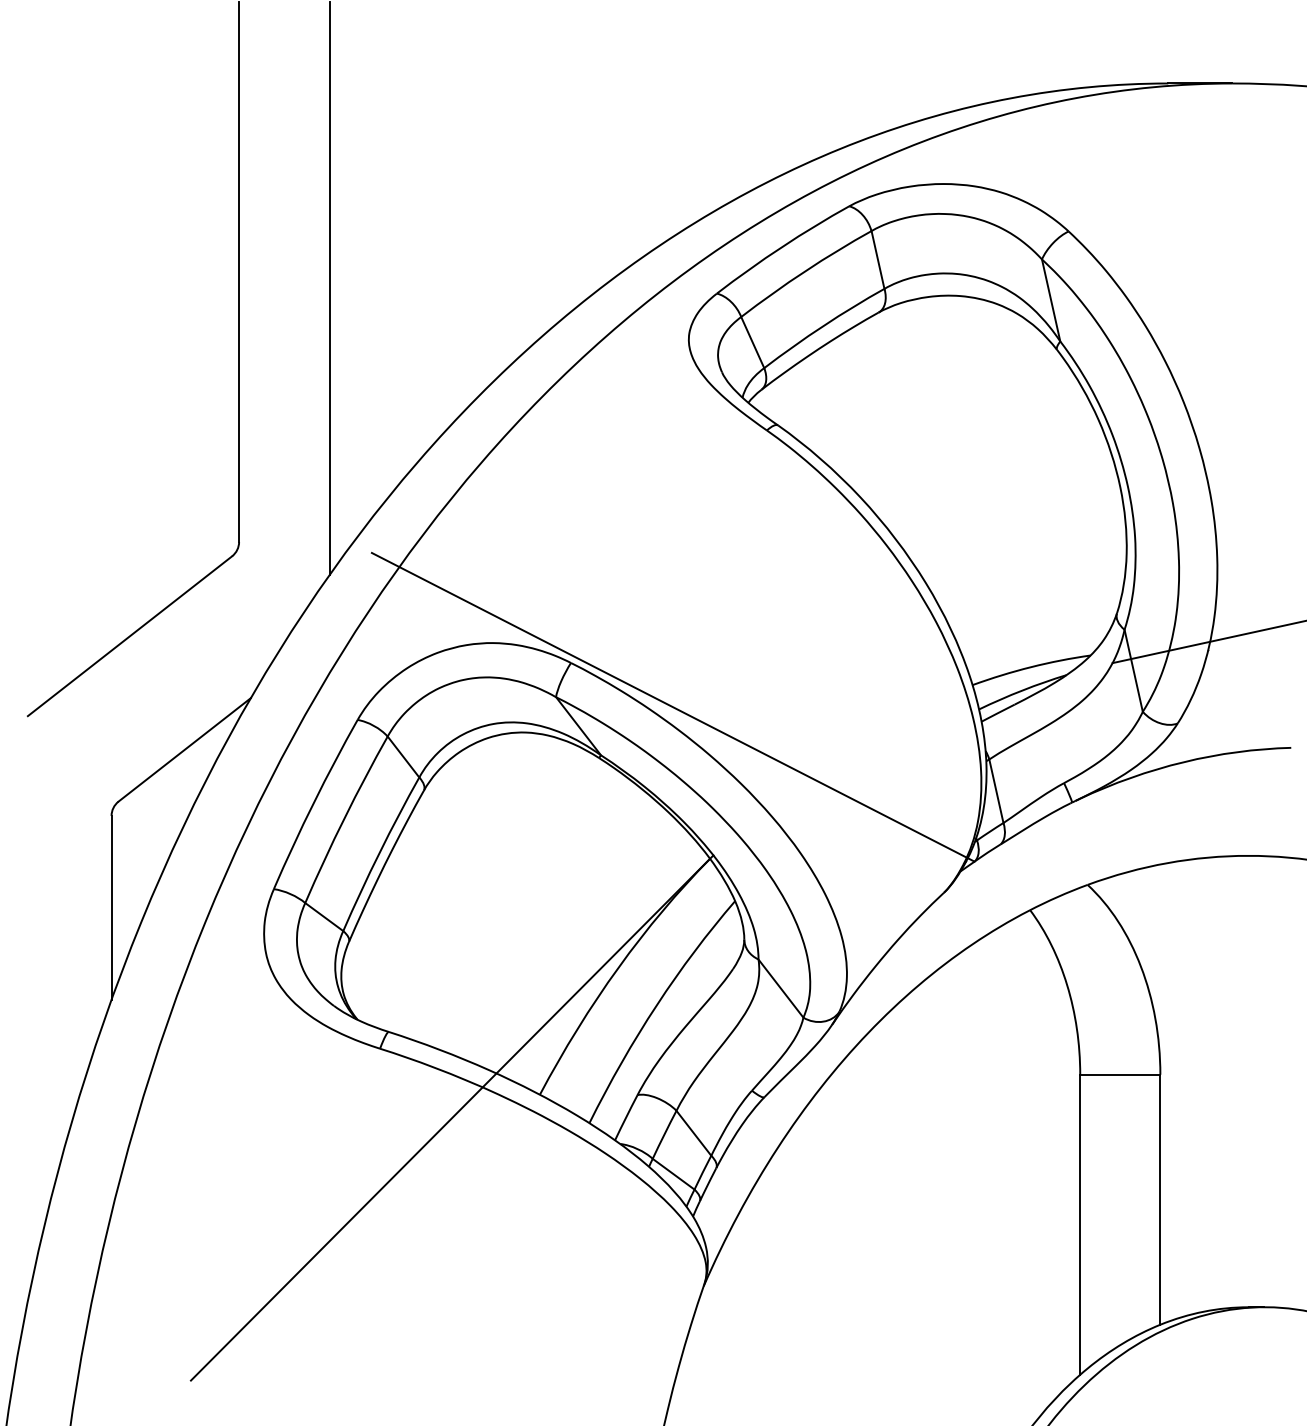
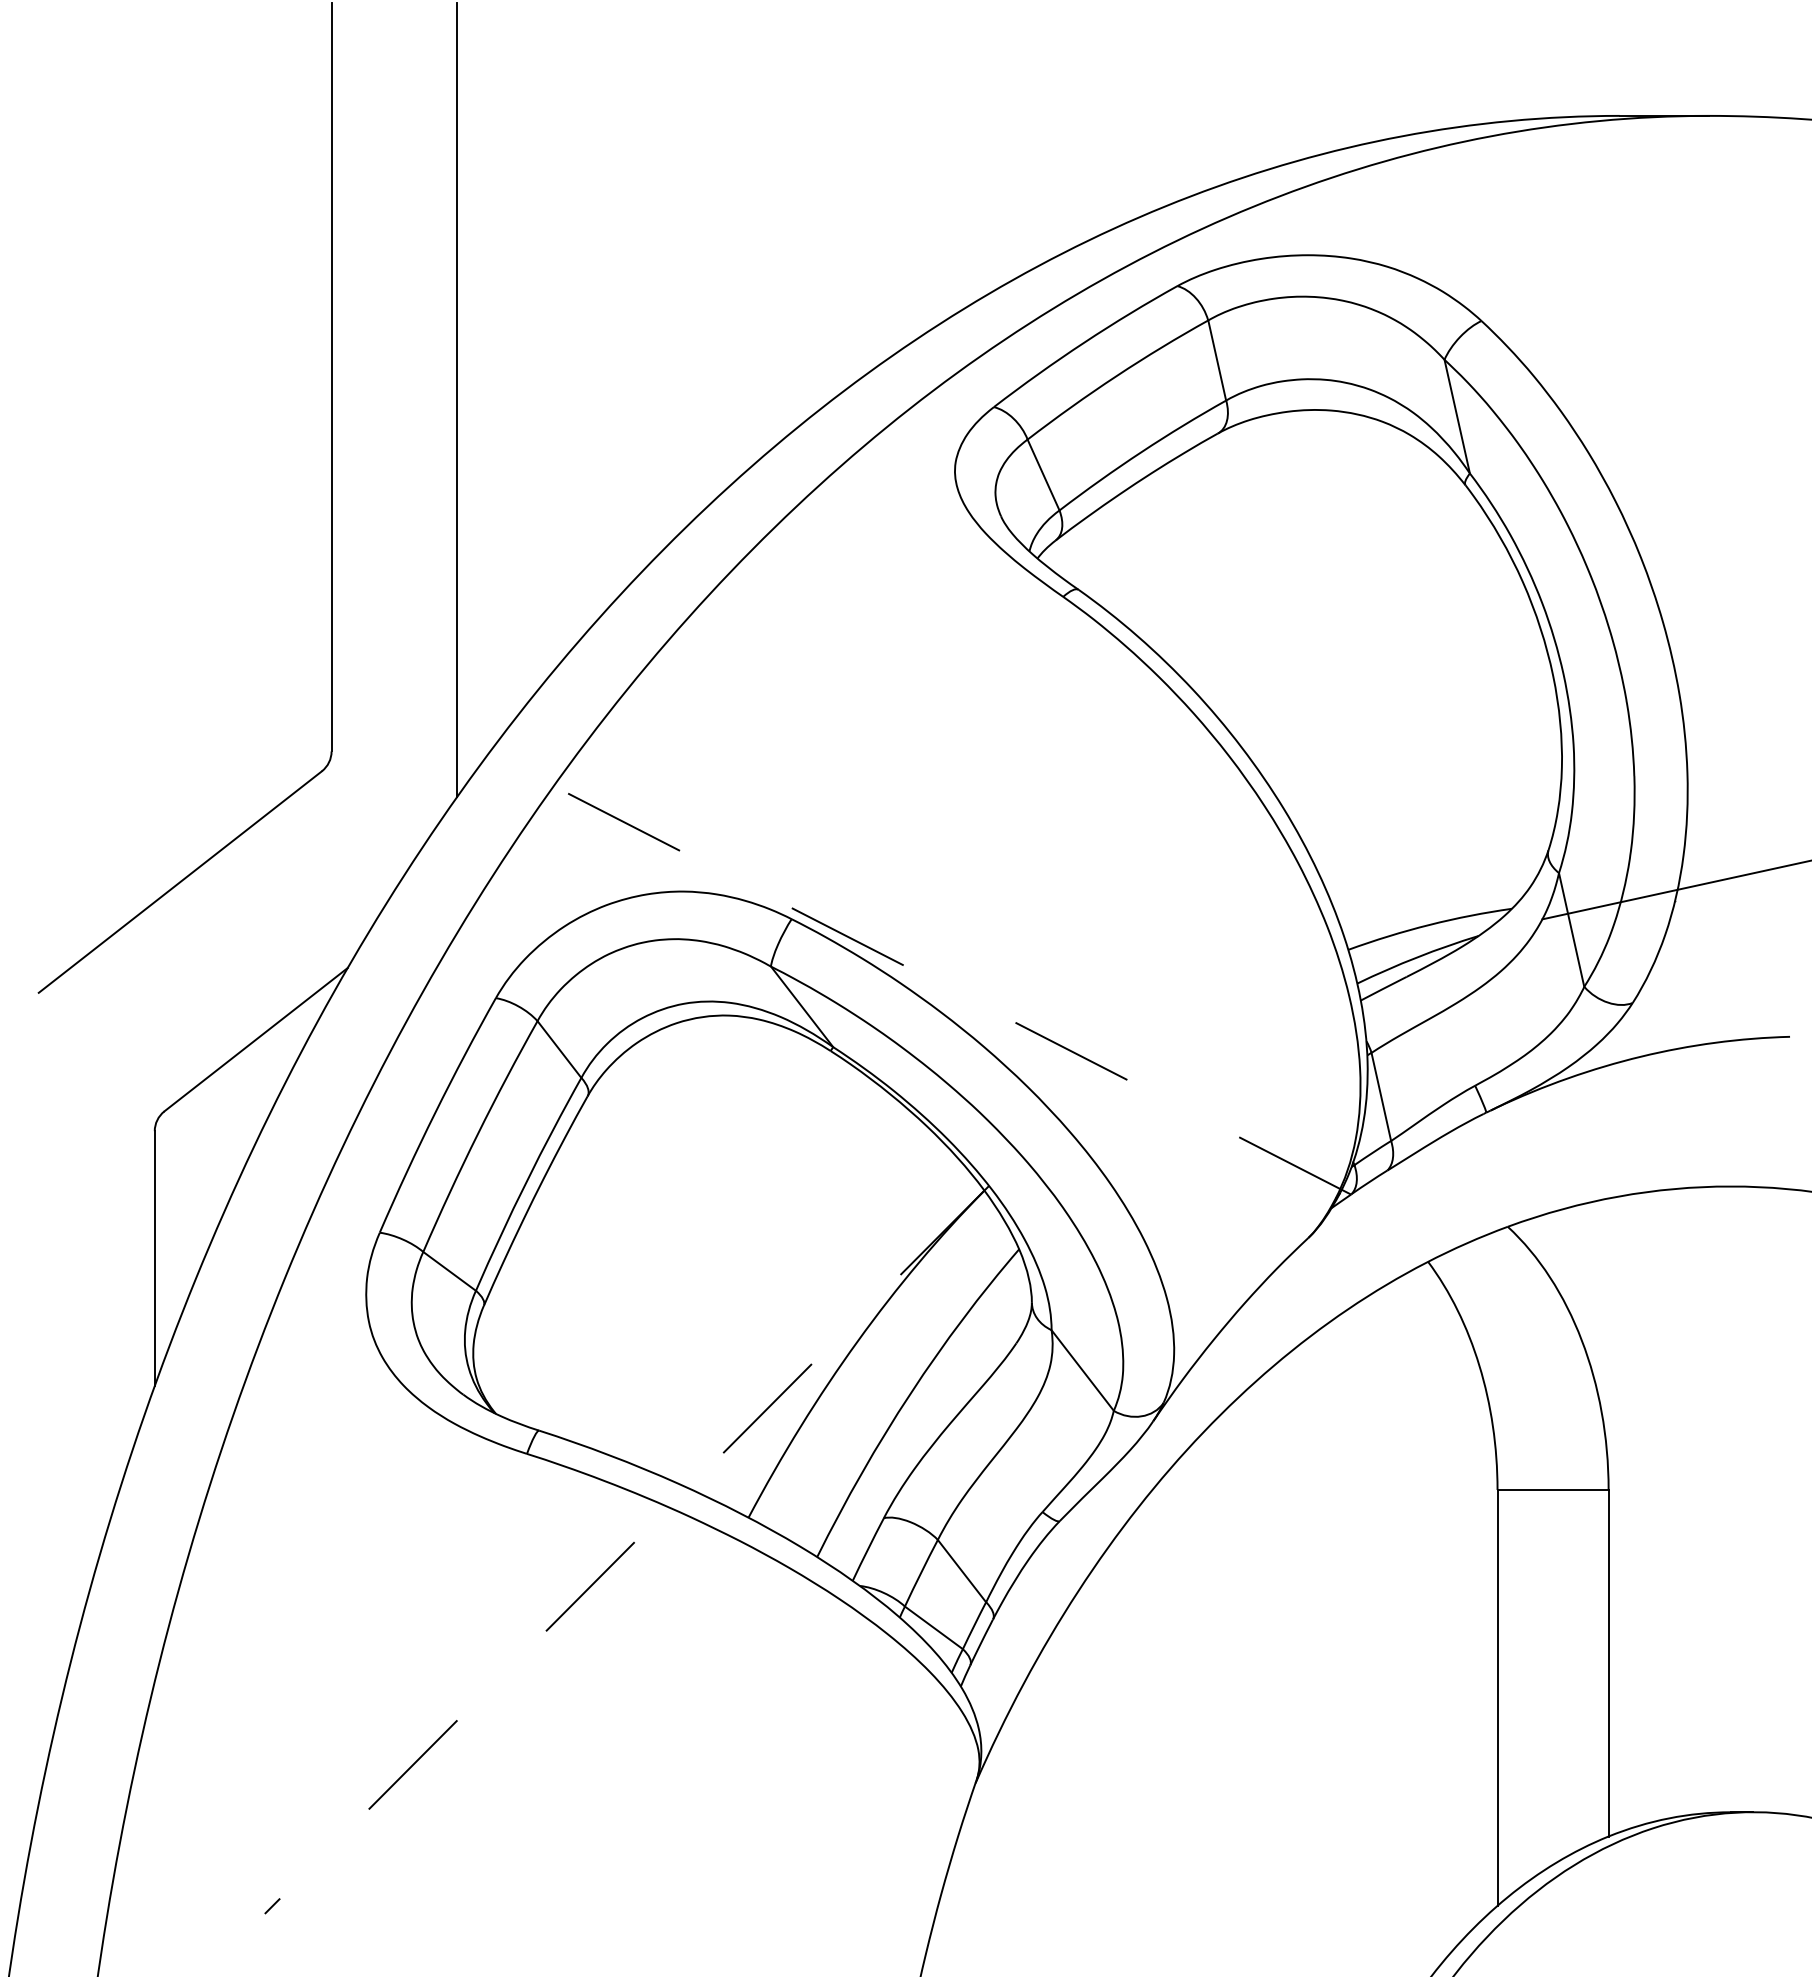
line: (672, 707) -> (932, 980), solid -> dashed
line: (451, 1118) -> (626, 1550), solid -> dashed

